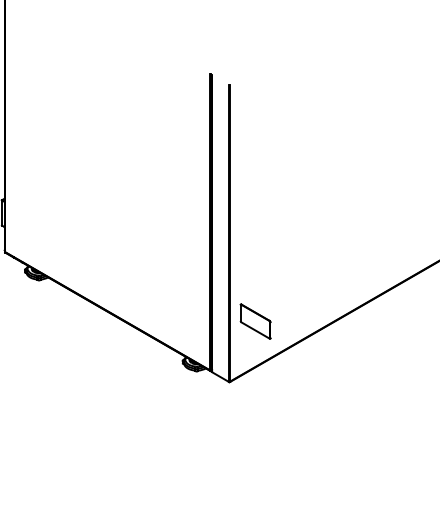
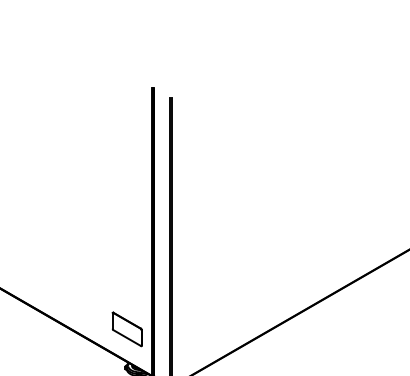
part: (255, 321) -> (127, 329), moved

